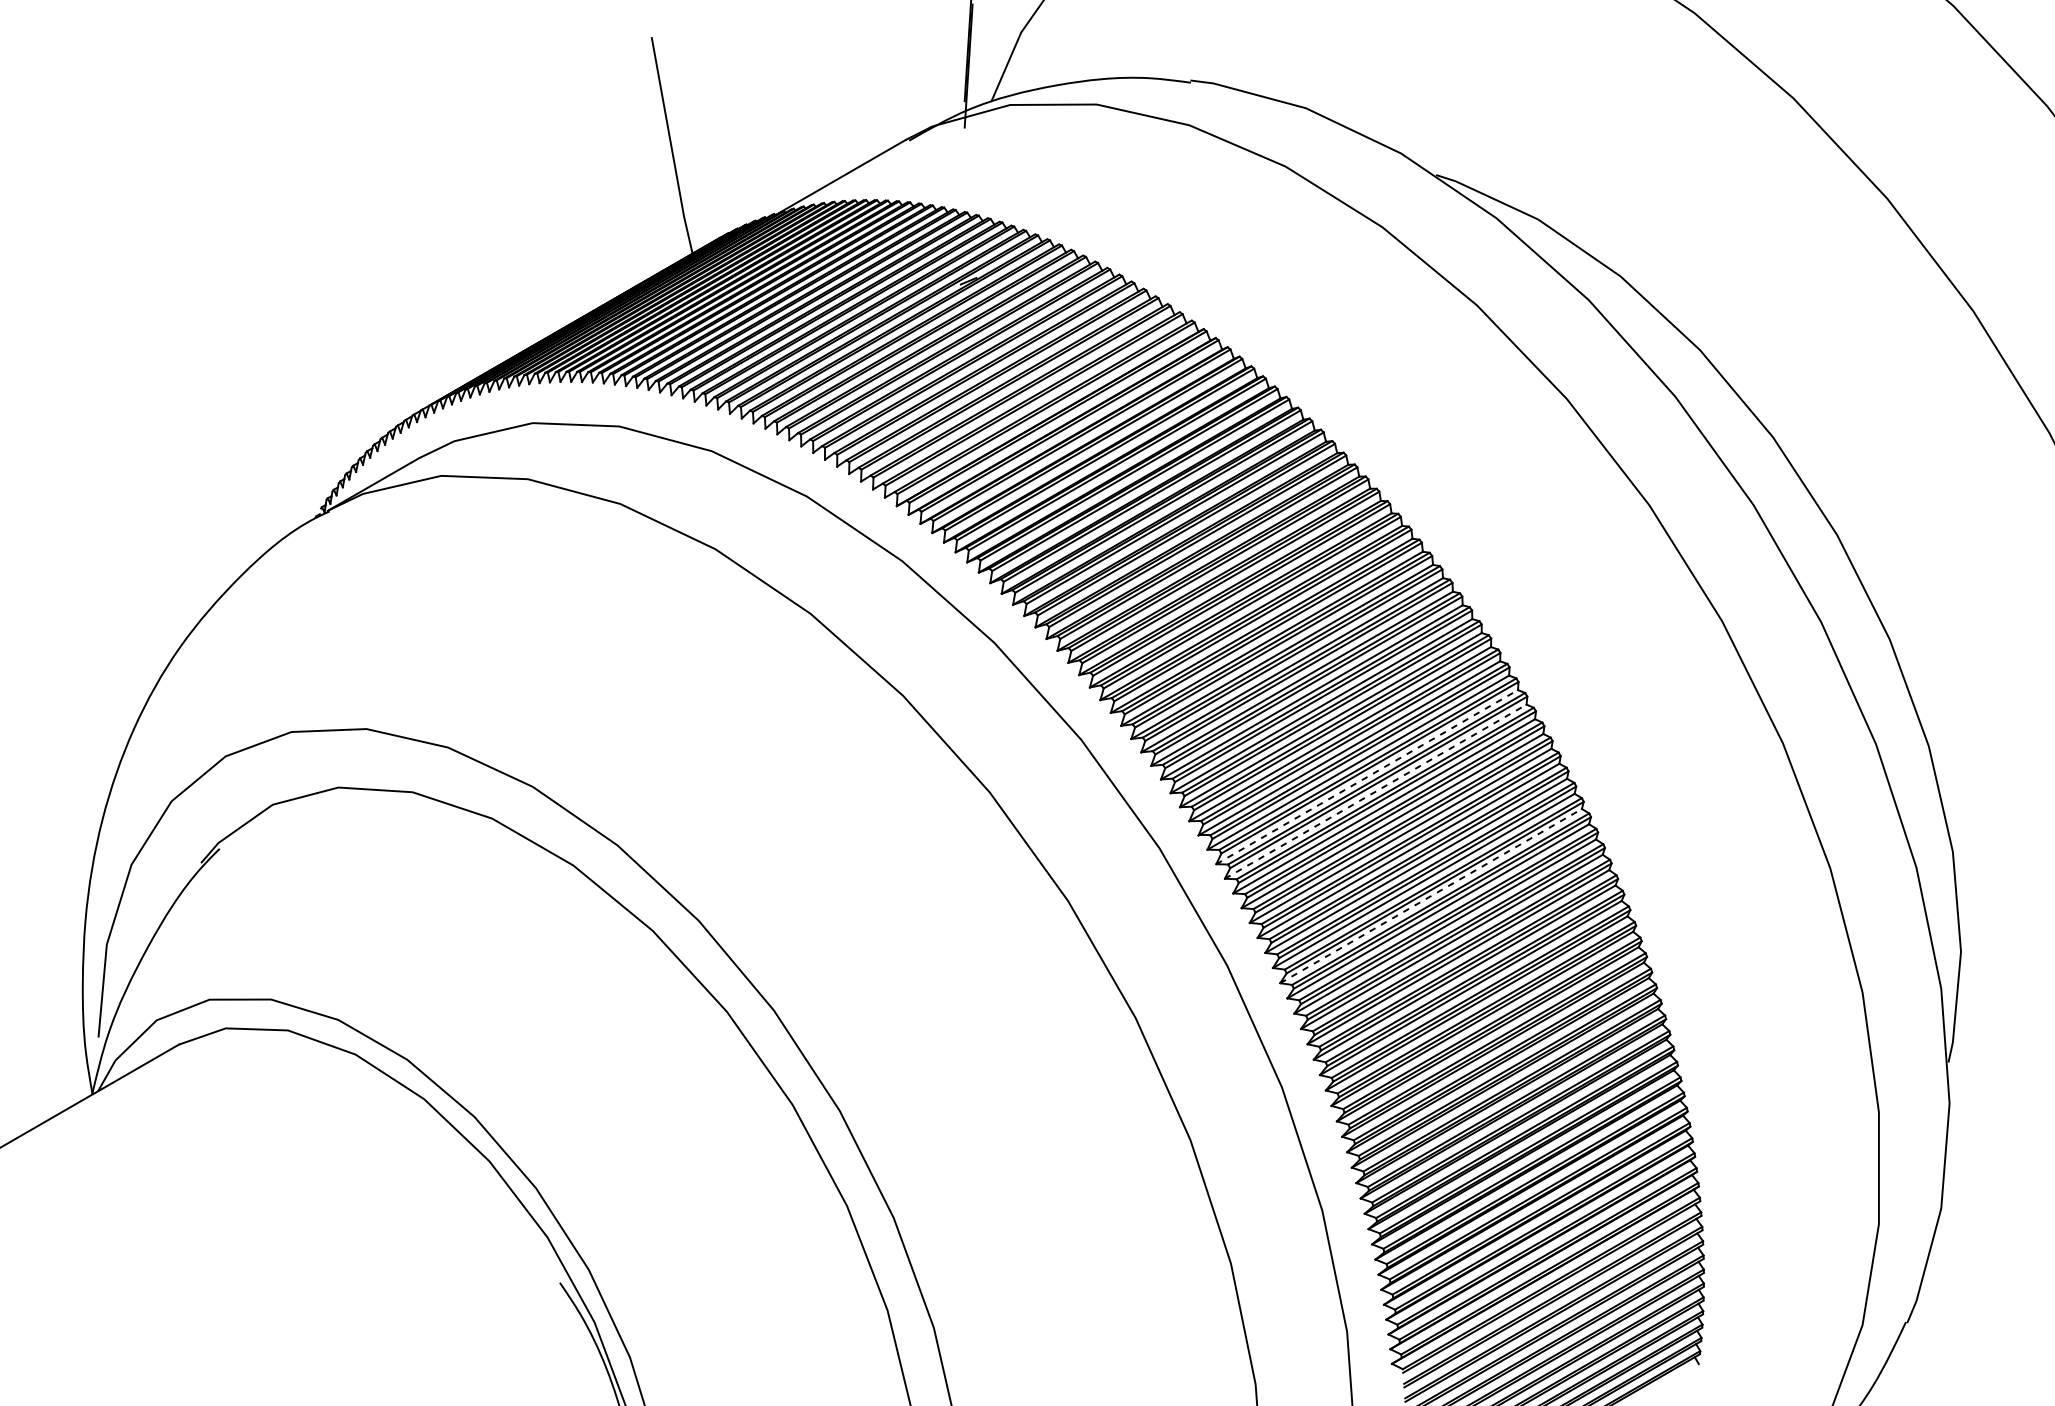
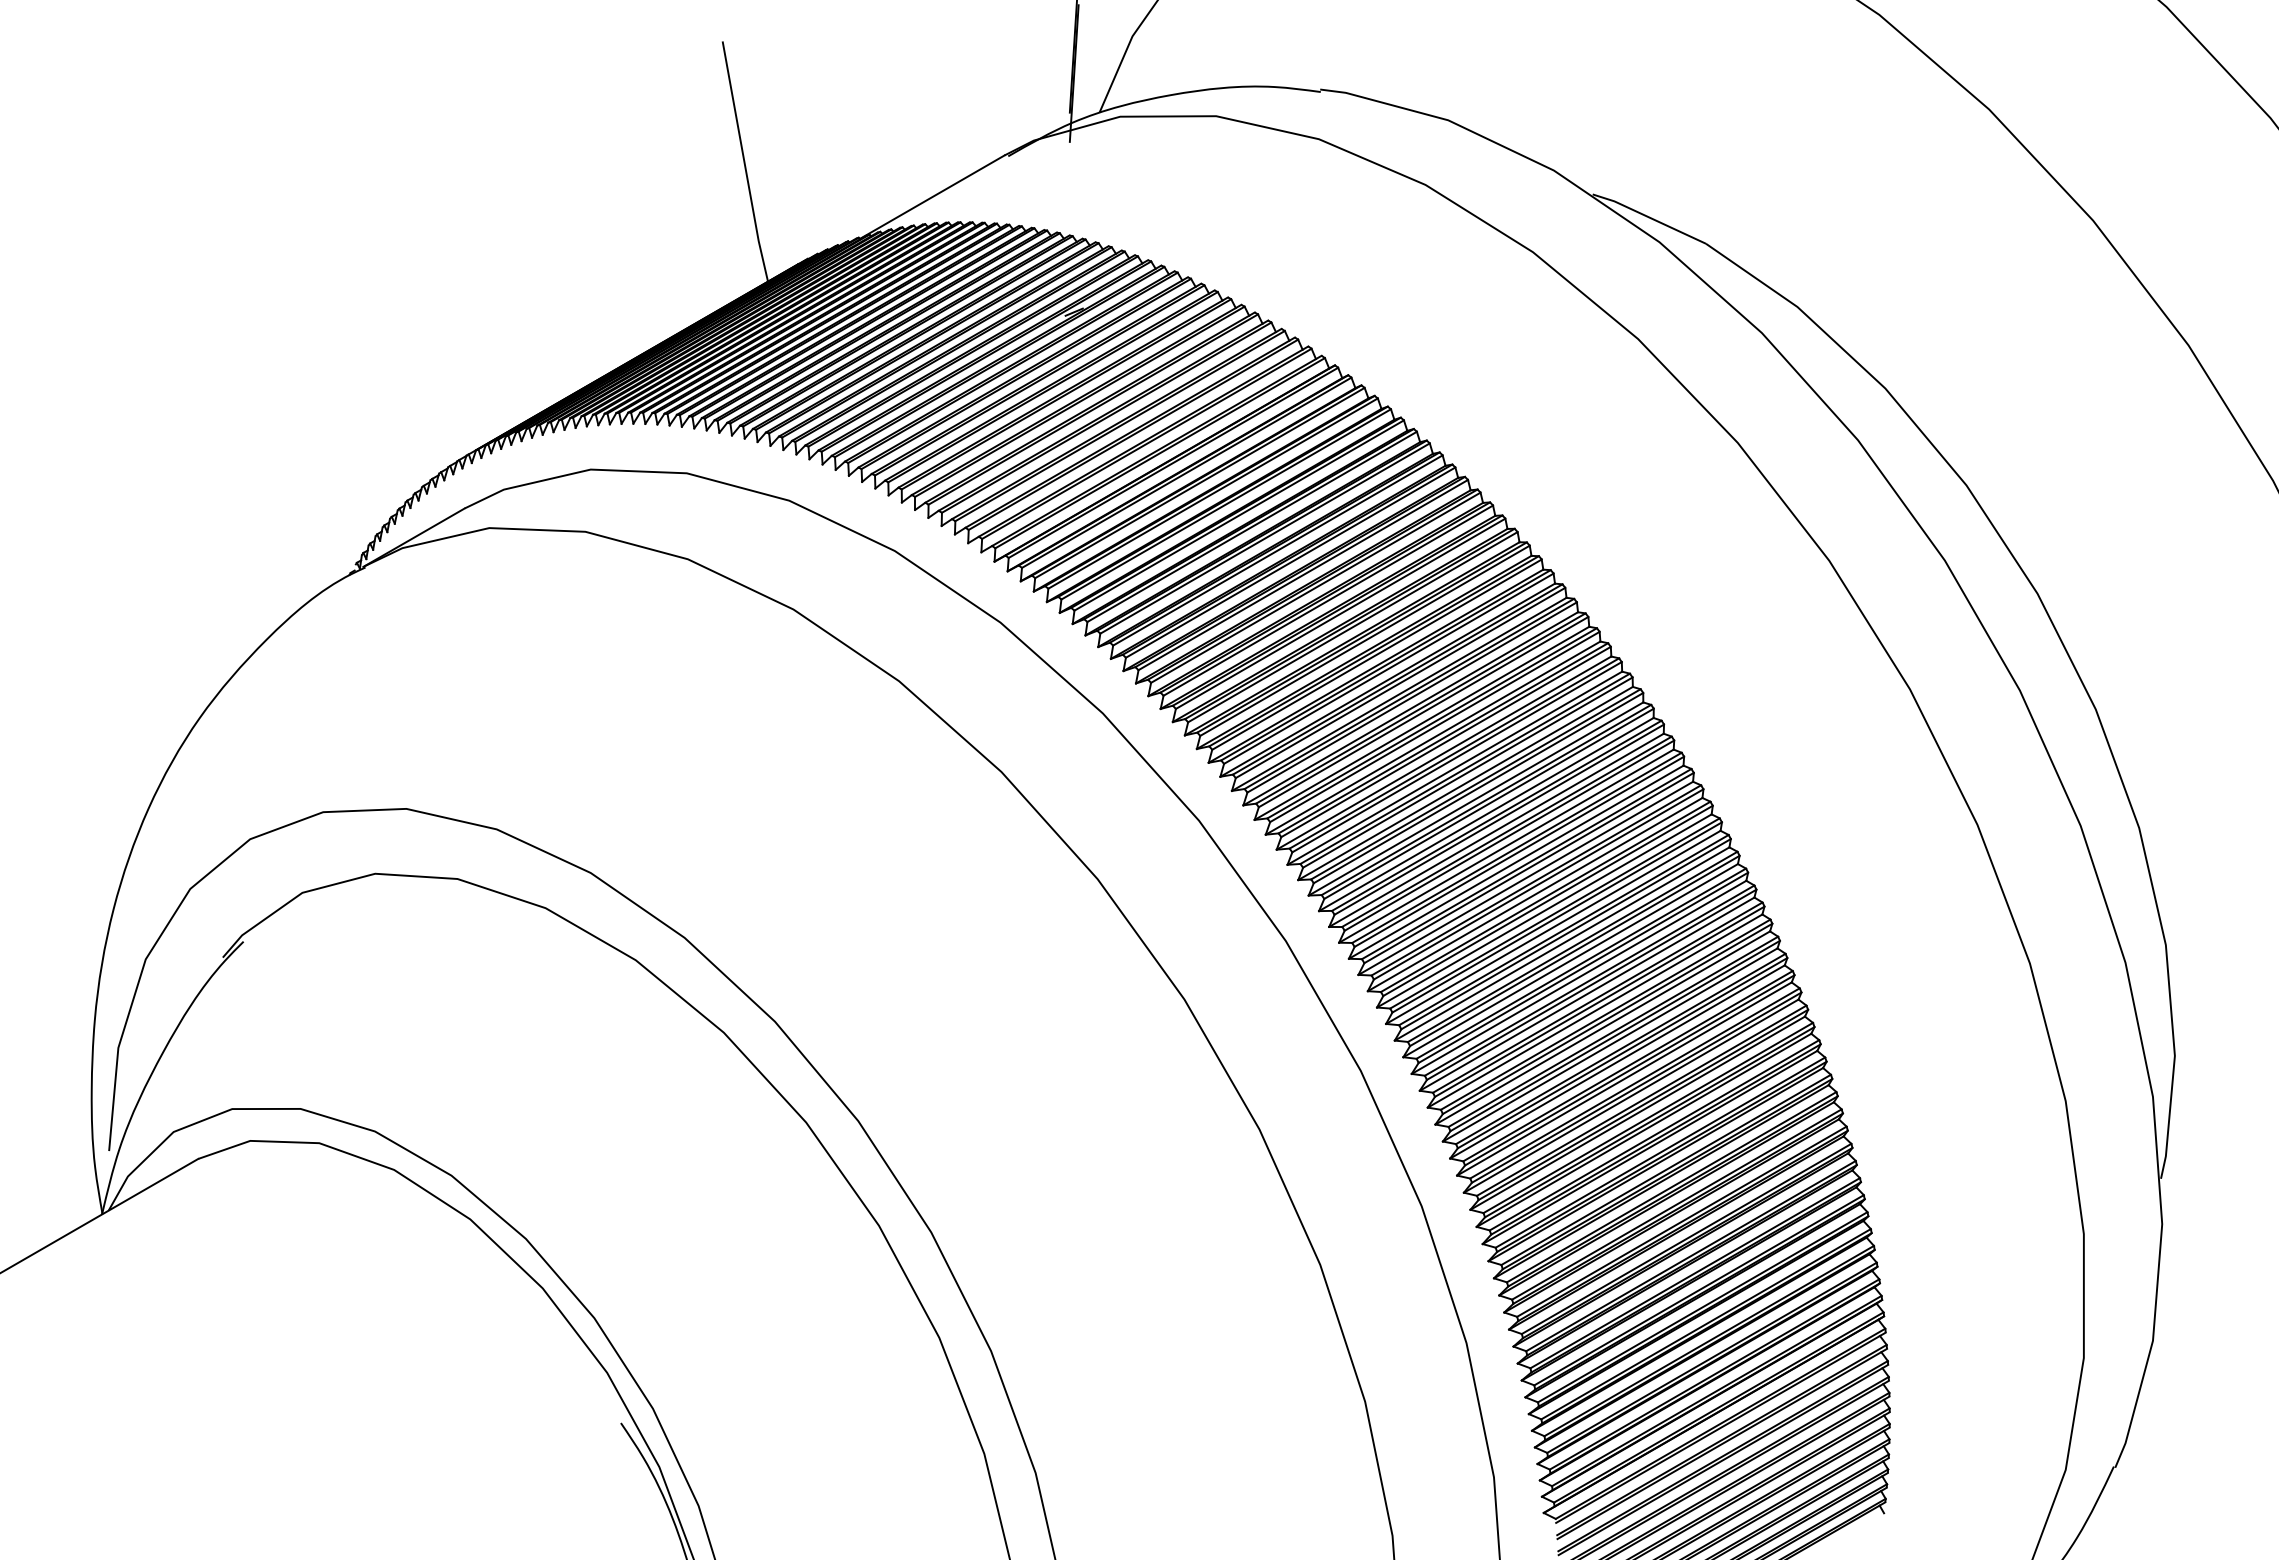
line: (1367, 776) -> (1516, 861), dashed -> solid
line: (1376, 791) -> (1526, 878), dashed -> solid
line: (1431, 895) -> (1587, 993), dashed -> solid

